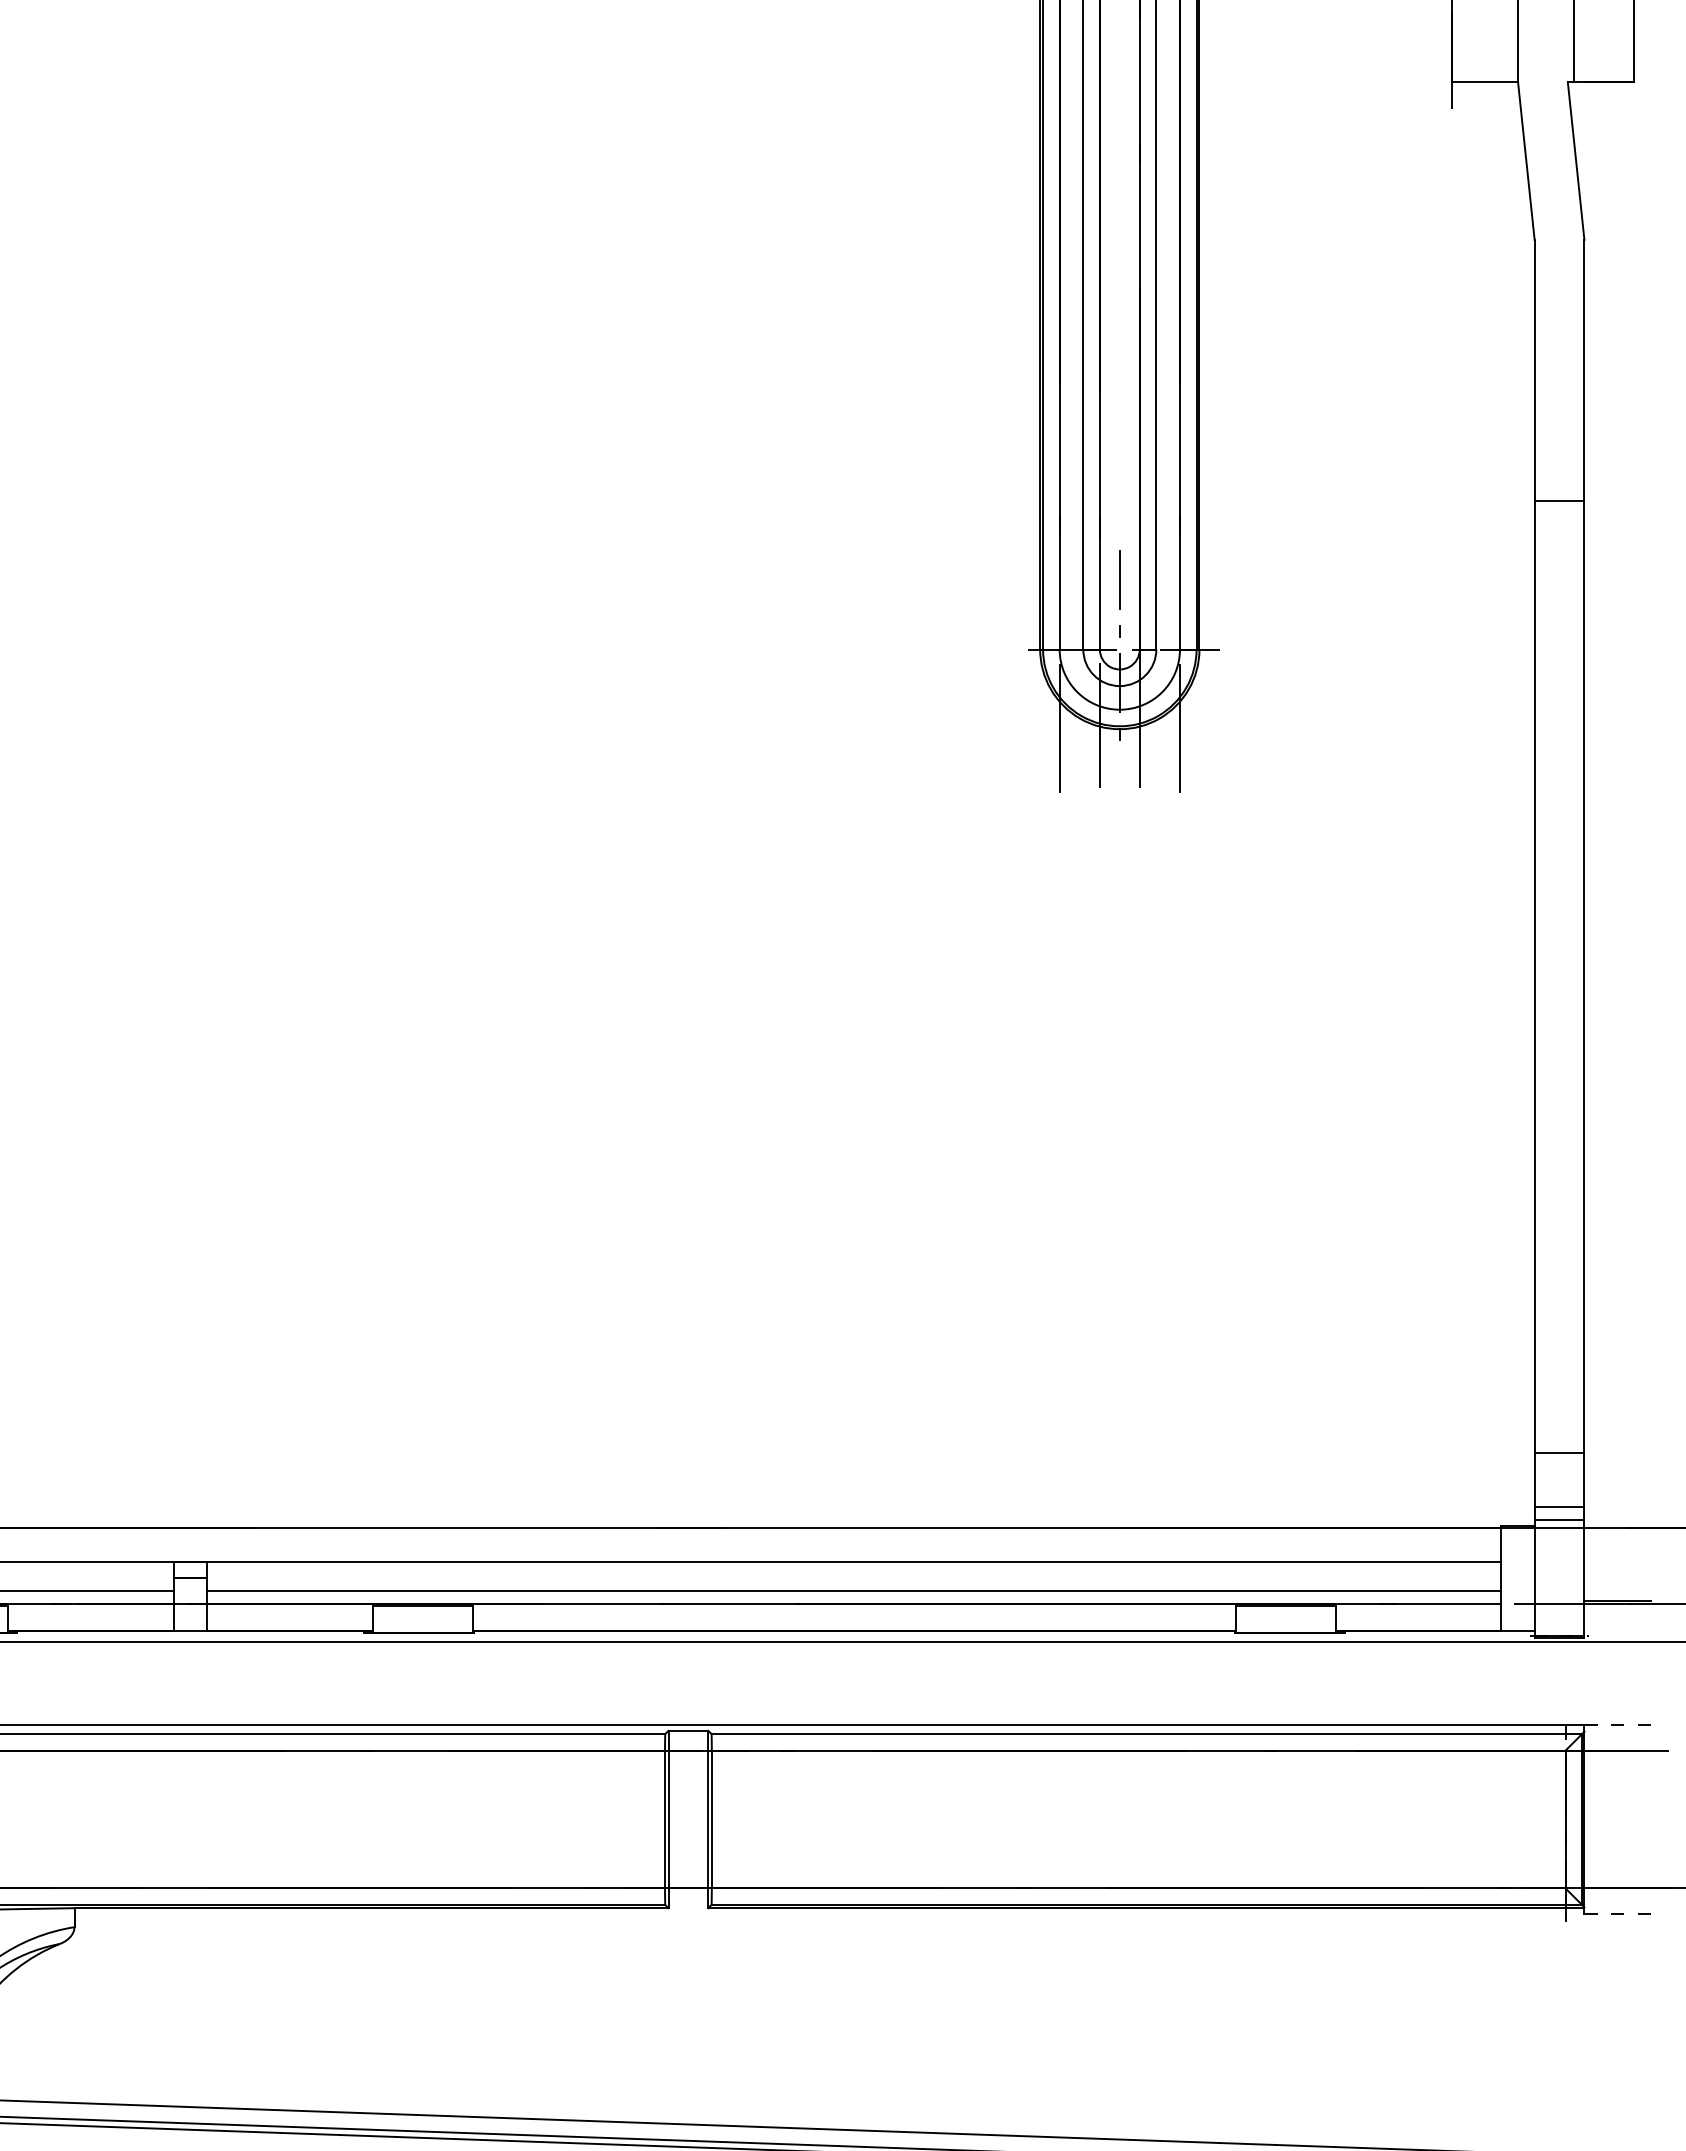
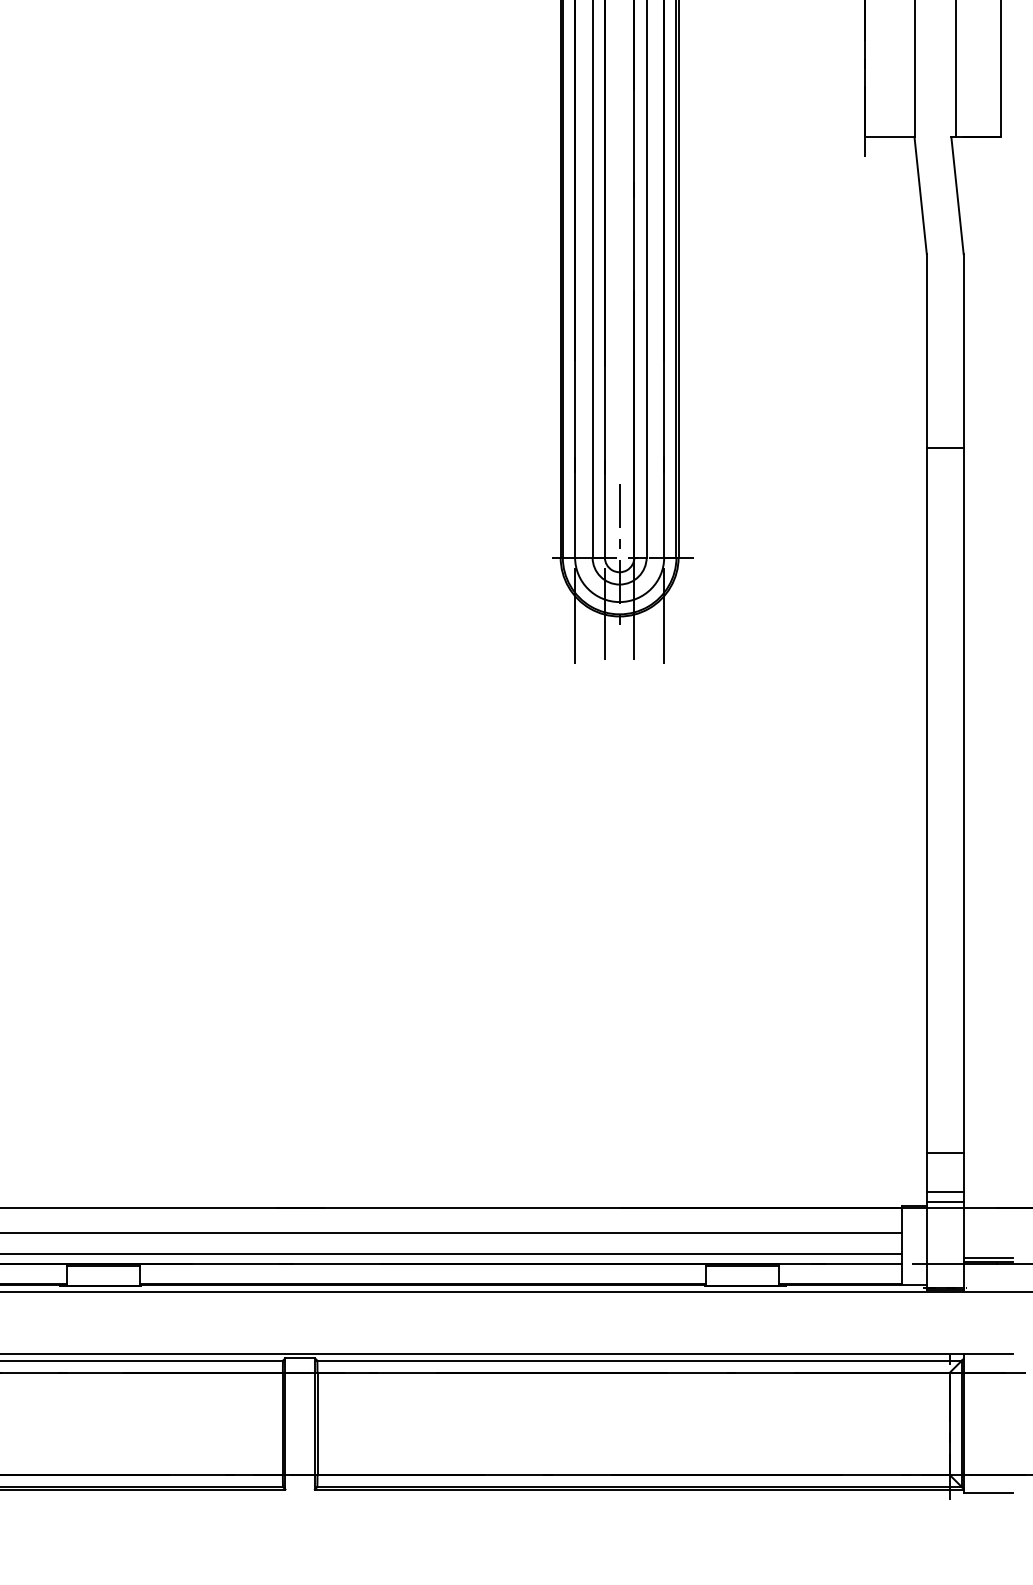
line: (1617, 1595) -> (988, 1257), added
line: (1617, 1724) -> (988, 1353), dashed -> solid
line: (1617, 1913) -> (988, 1493), dashed -> solid

